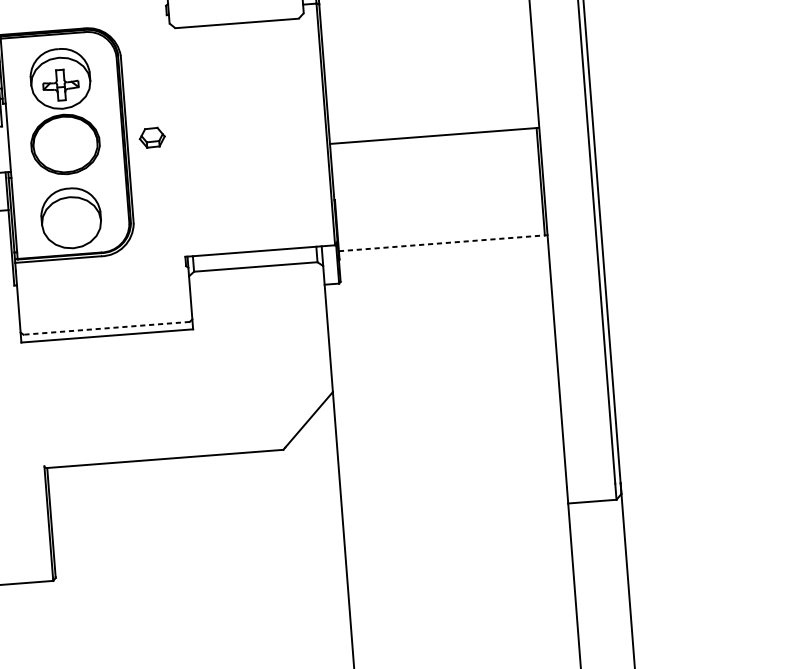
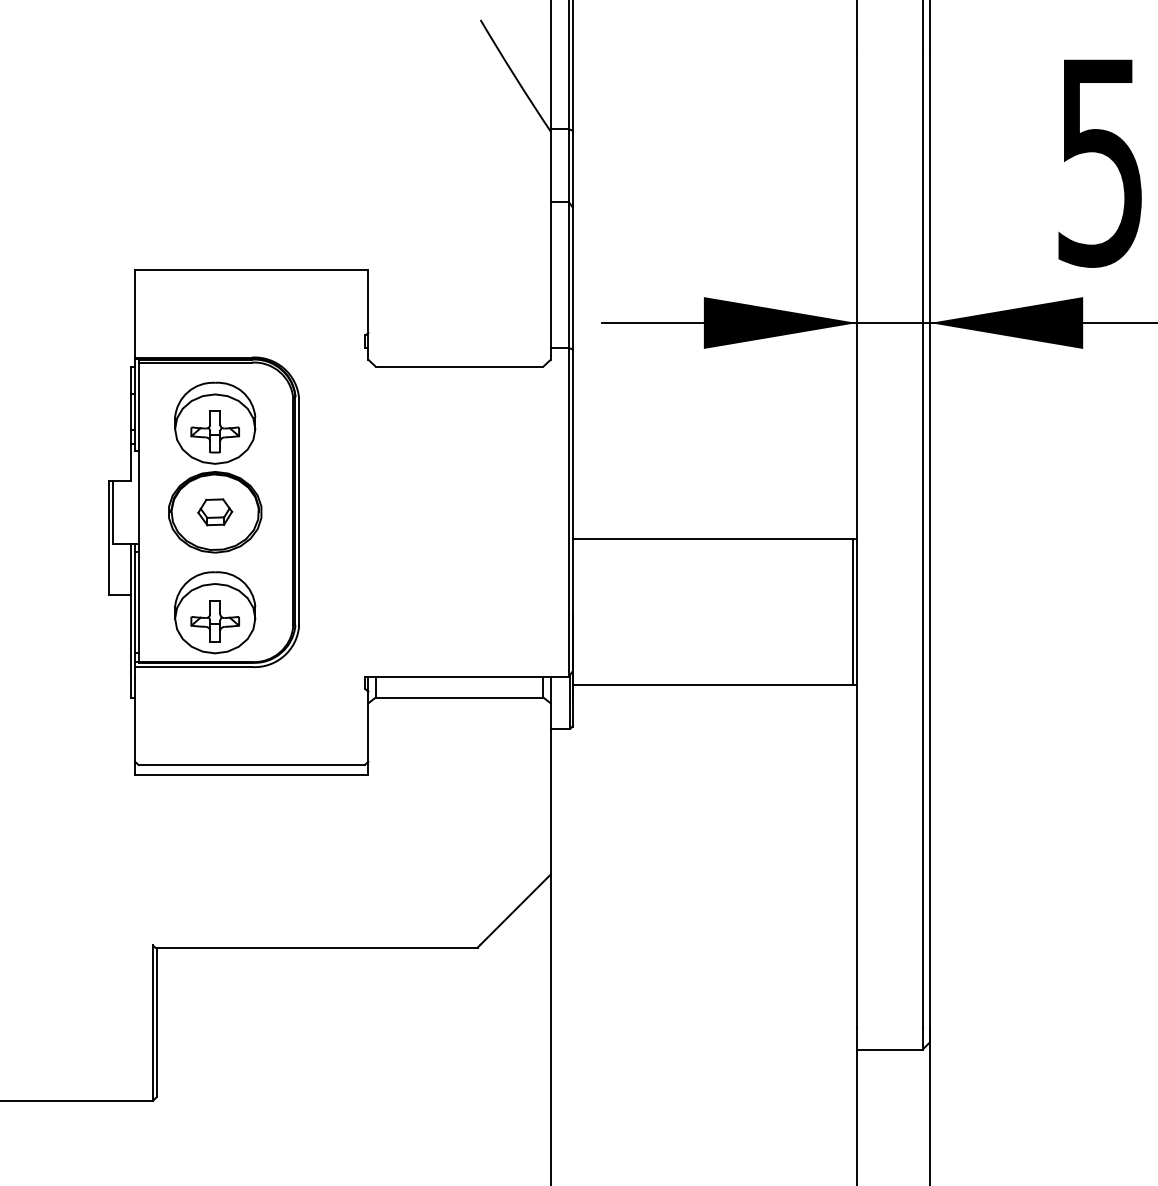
part: (152, 137) -> (215, 512), moved
part: (71, 224) -> (215, 621), added
line: (441, 242) -> (713, 684), dashed -> solid
line: (106, 327) -> (251, 764), dashed -> solid

